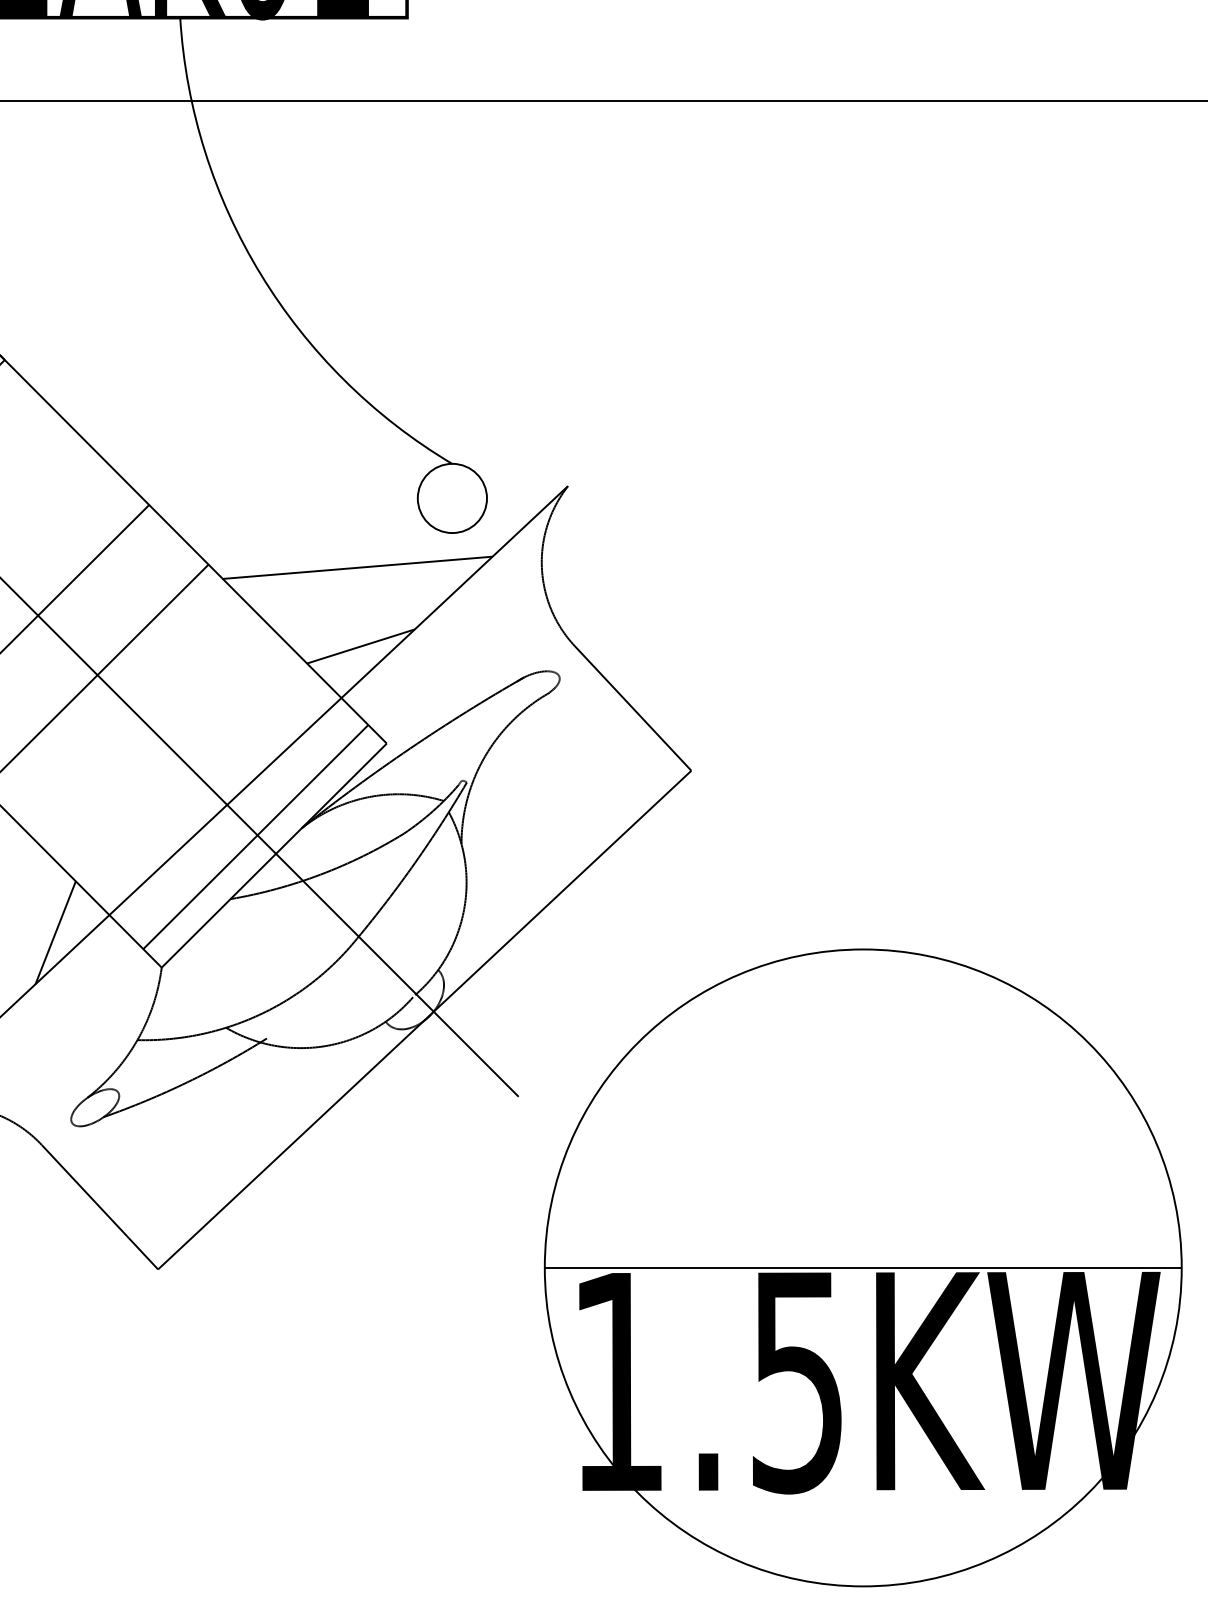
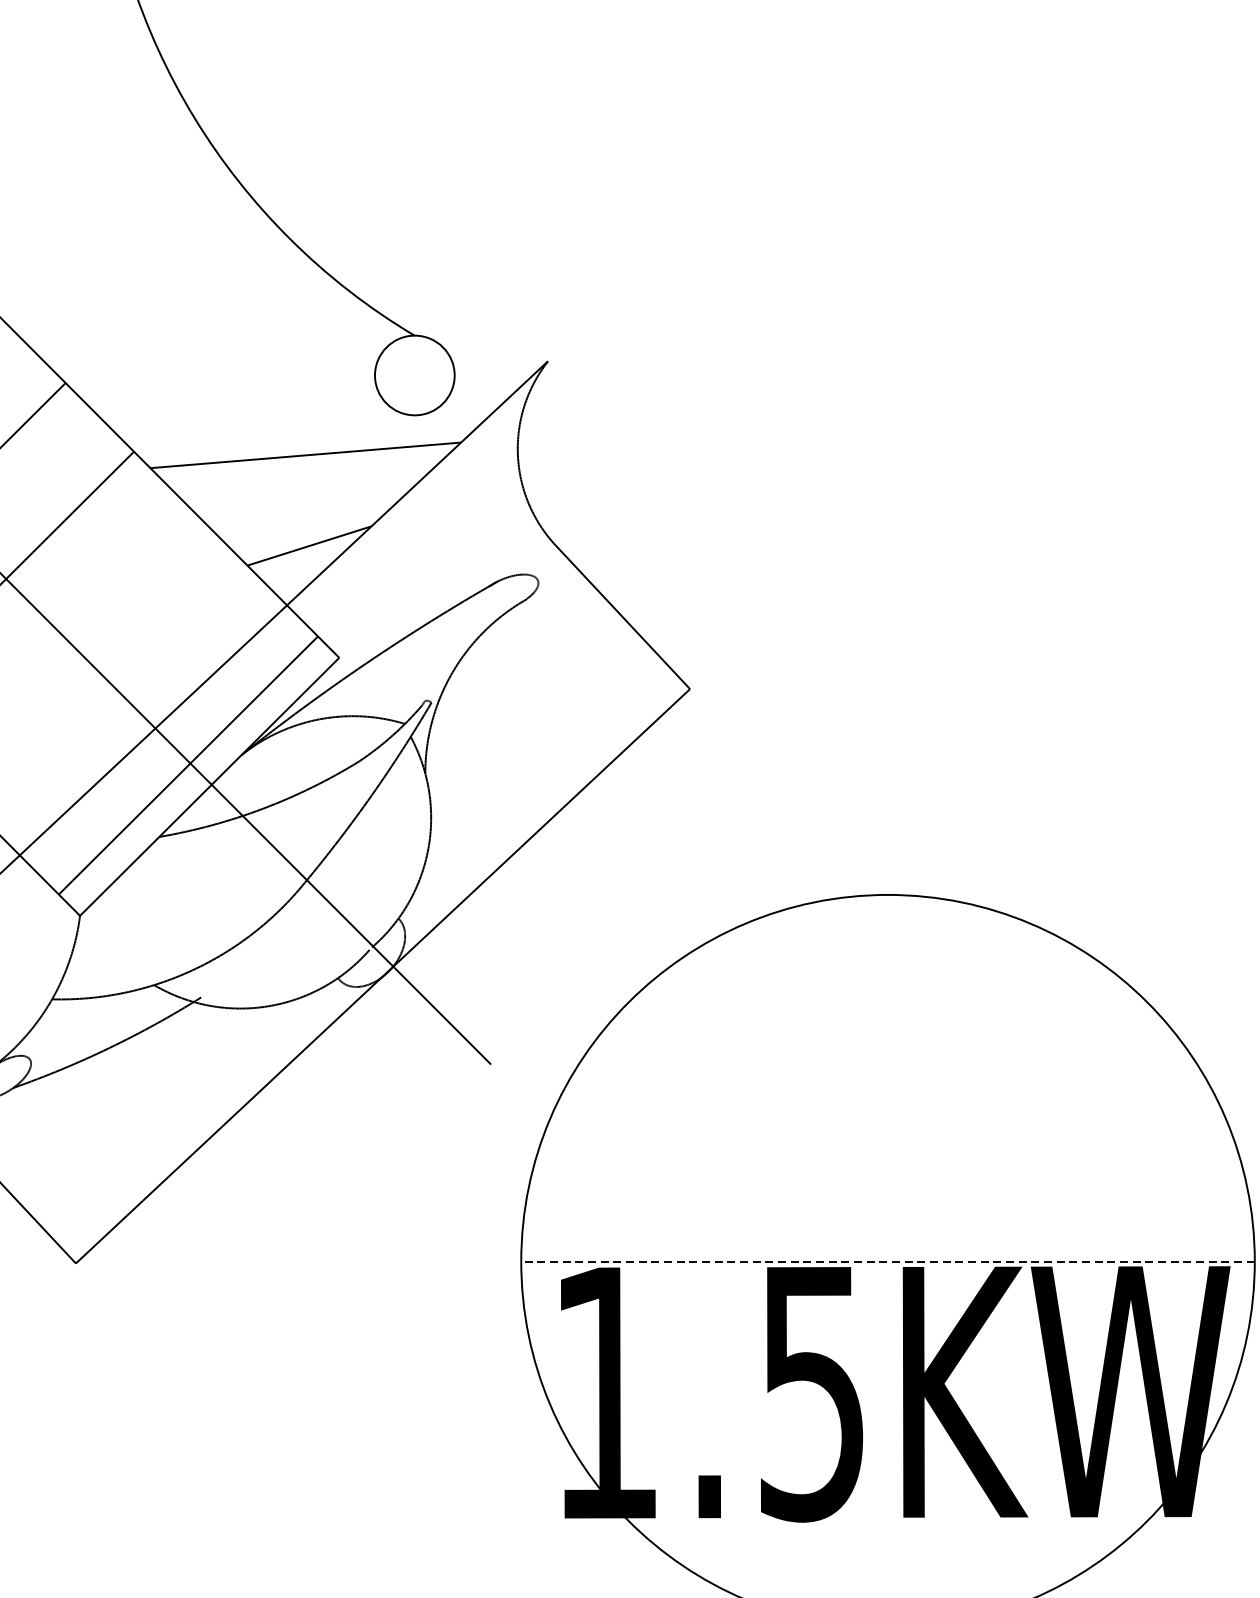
line: (862, 1267) -> (887, 1261), solid -> dashed

